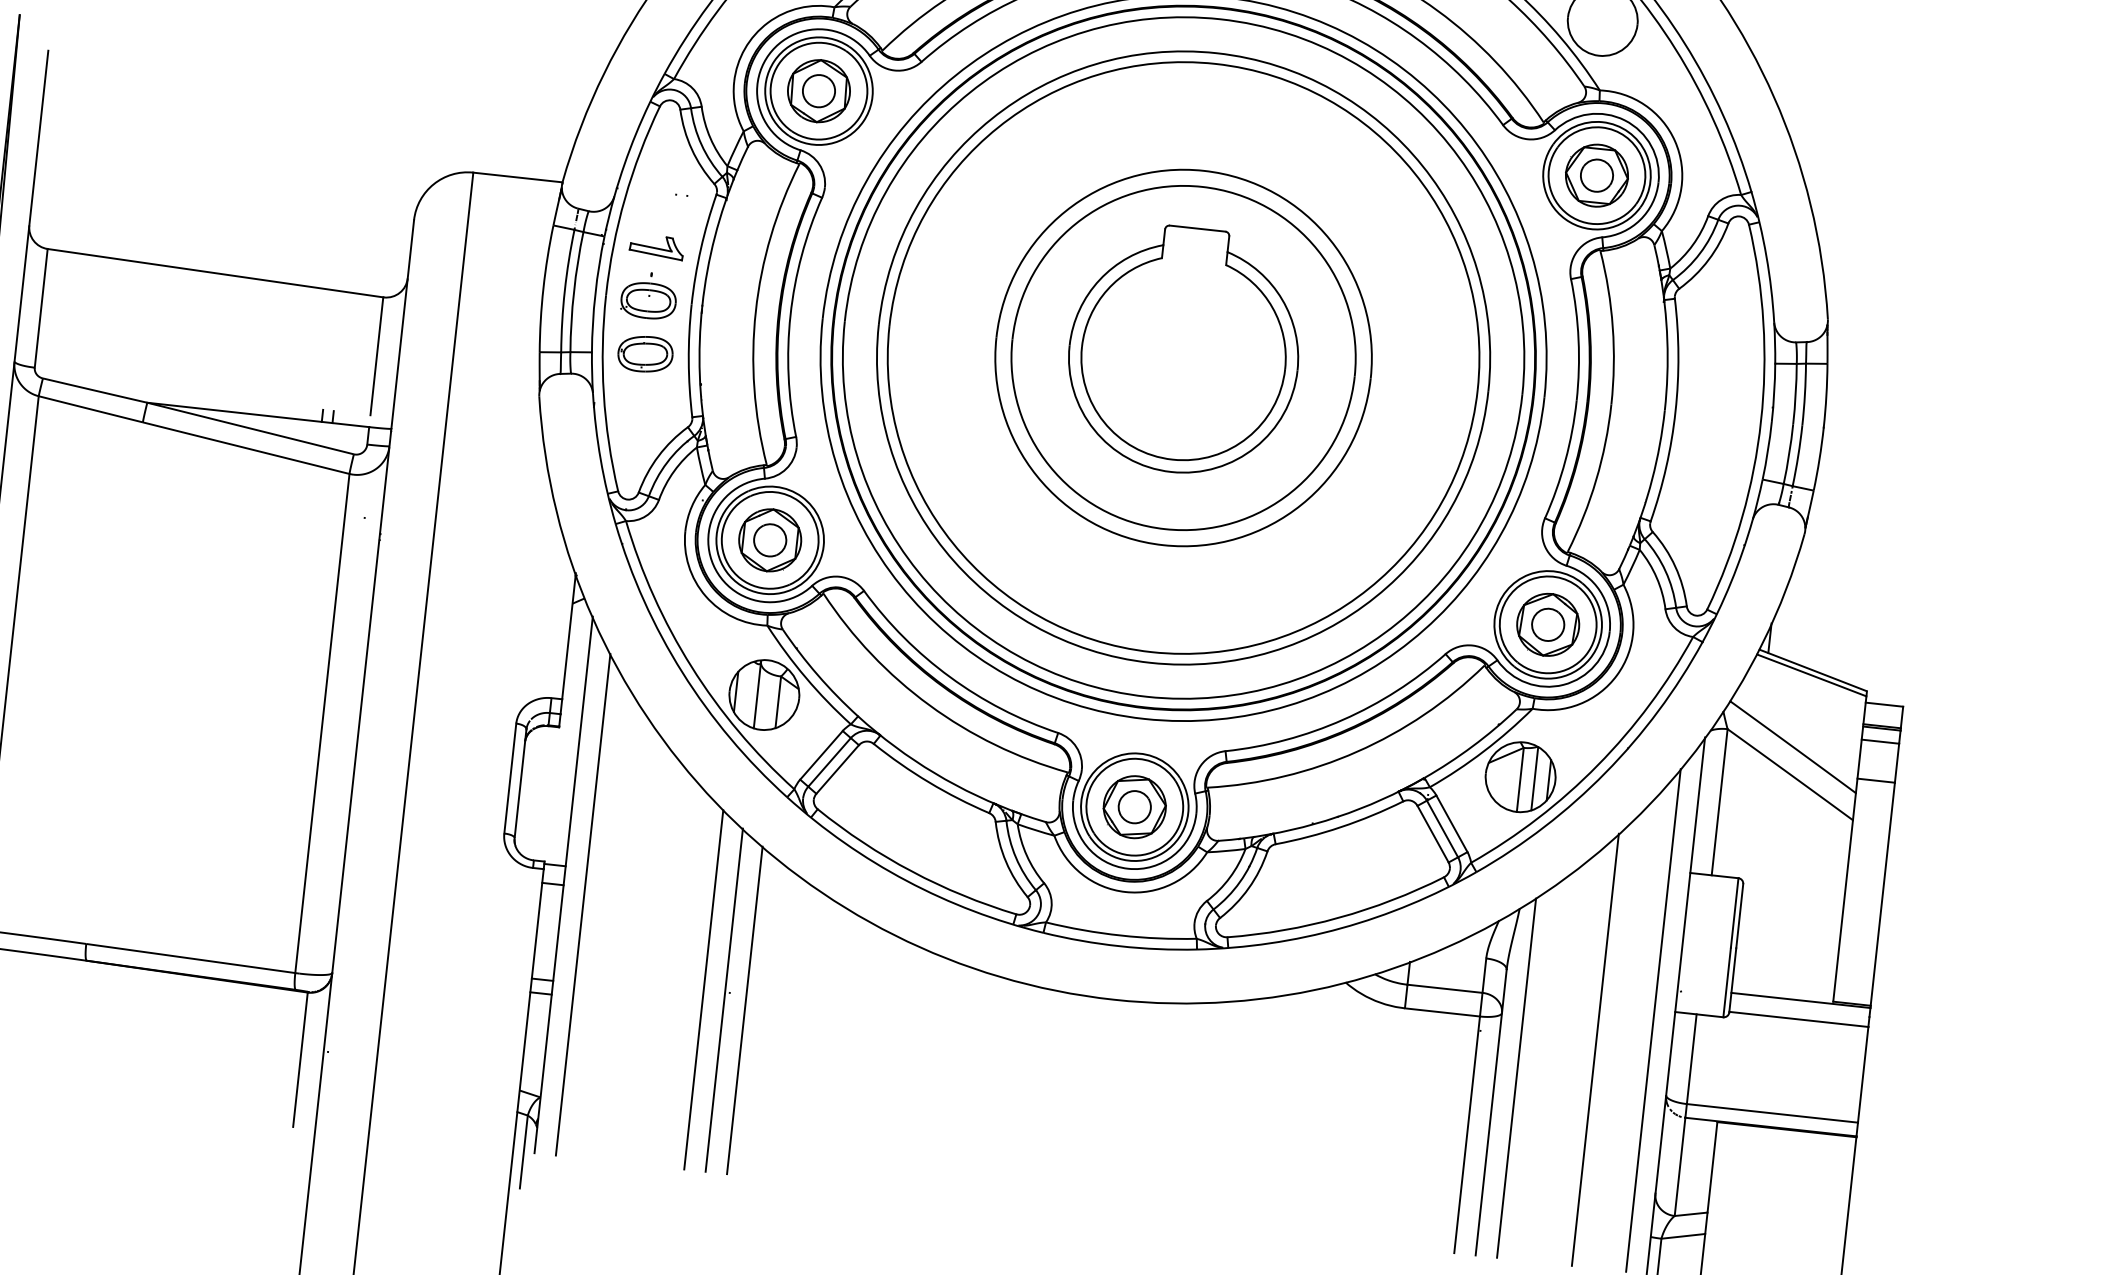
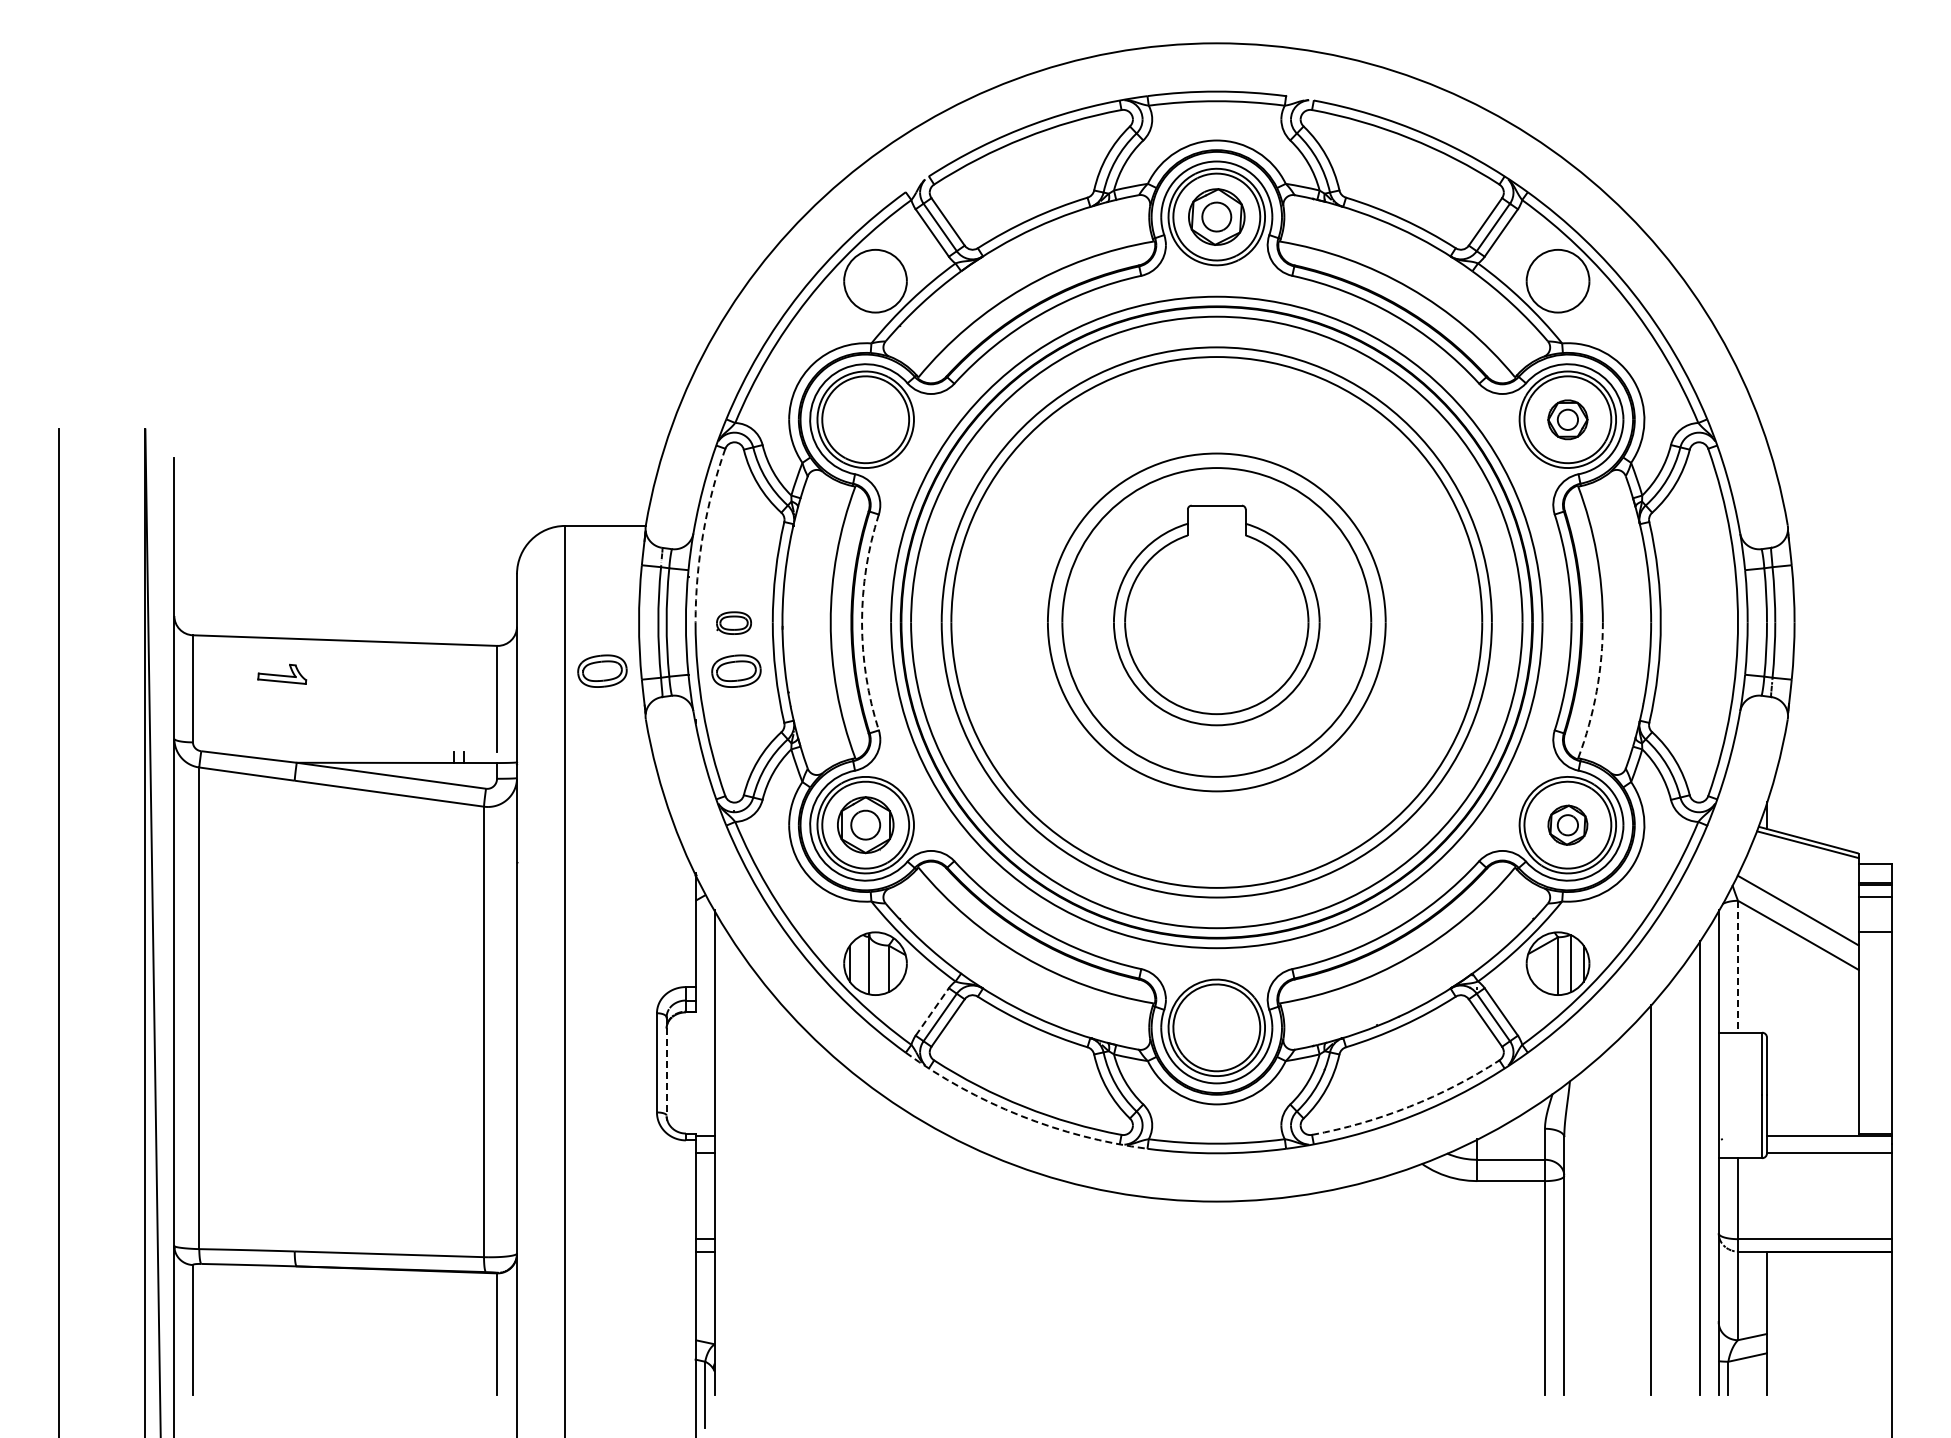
part: (818, 90) -> (865, 419), removed
part: (1596, 175) -> (1567, 419), size x0.7
arc: (625, 198) -> (703, 534), solid -> dashed
part: (657, 245) -> (282, 673), moved
part: (648, 299) -> (733, 622), size x0.7
arc: (791, 315) -> (862, 622), solid -> dashed
part: (497, 337) -> (602, 670), added
arc: (1595, 480) -> (1596, 691), solid -> dashed
part: (1547, 625) -> (1567, 825), size x0.7
line: (821, 754) -> (932, 1011), solid -> dashed
line: (520, 784) -> (666, 1067), solid -> dashed
line: (1720, 802) -> (1738, 966), solid -> dashed
part: (1134, 806) -> (1216, 1027), removed
arc: (906, 880) -> (1020, 1115), solid -> dashed
line: (583, 904) -> (734, 1168), removed
arc: (1338, 917) -> (1409, 1106), solid -> dashed
line: (704, 989) -> (850, 1232), removed
line: (724, 999) -> (869, 1239), removed
line: (744, 1009) -> (888, 1246), removed
line: (1516, 1078) -> (1583, 1232), removed

